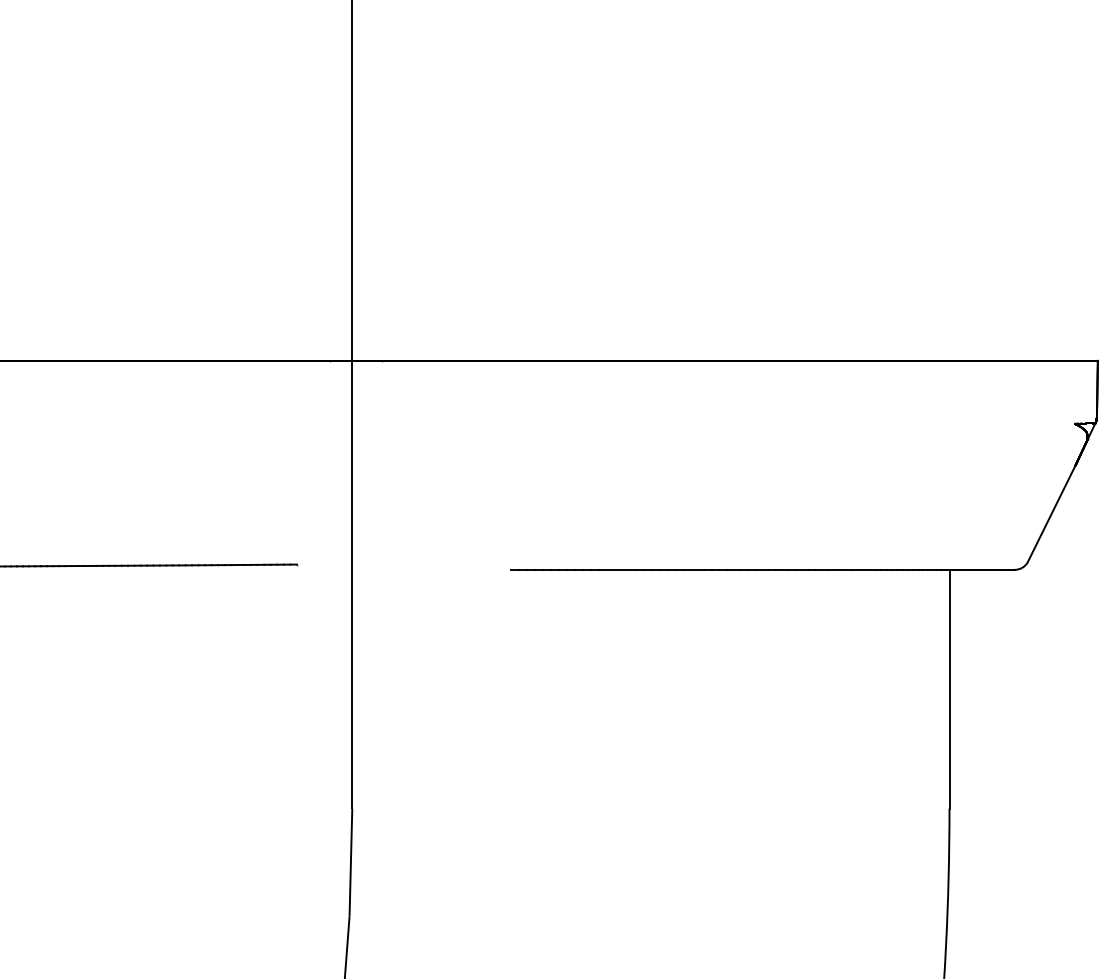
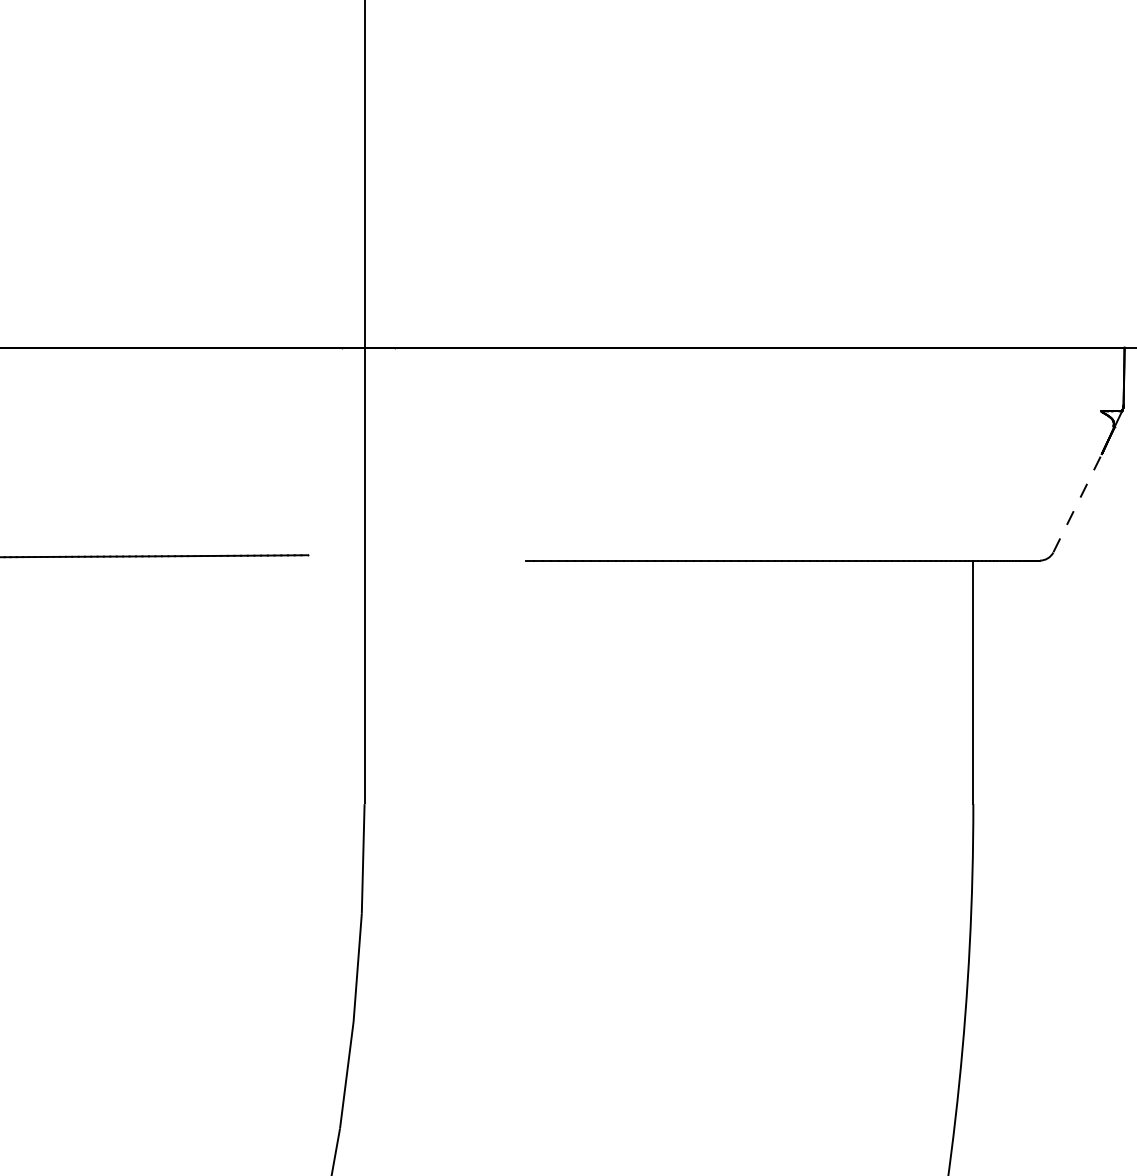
line: (1051, 513) -> (1077, 503), solid -> dashed

